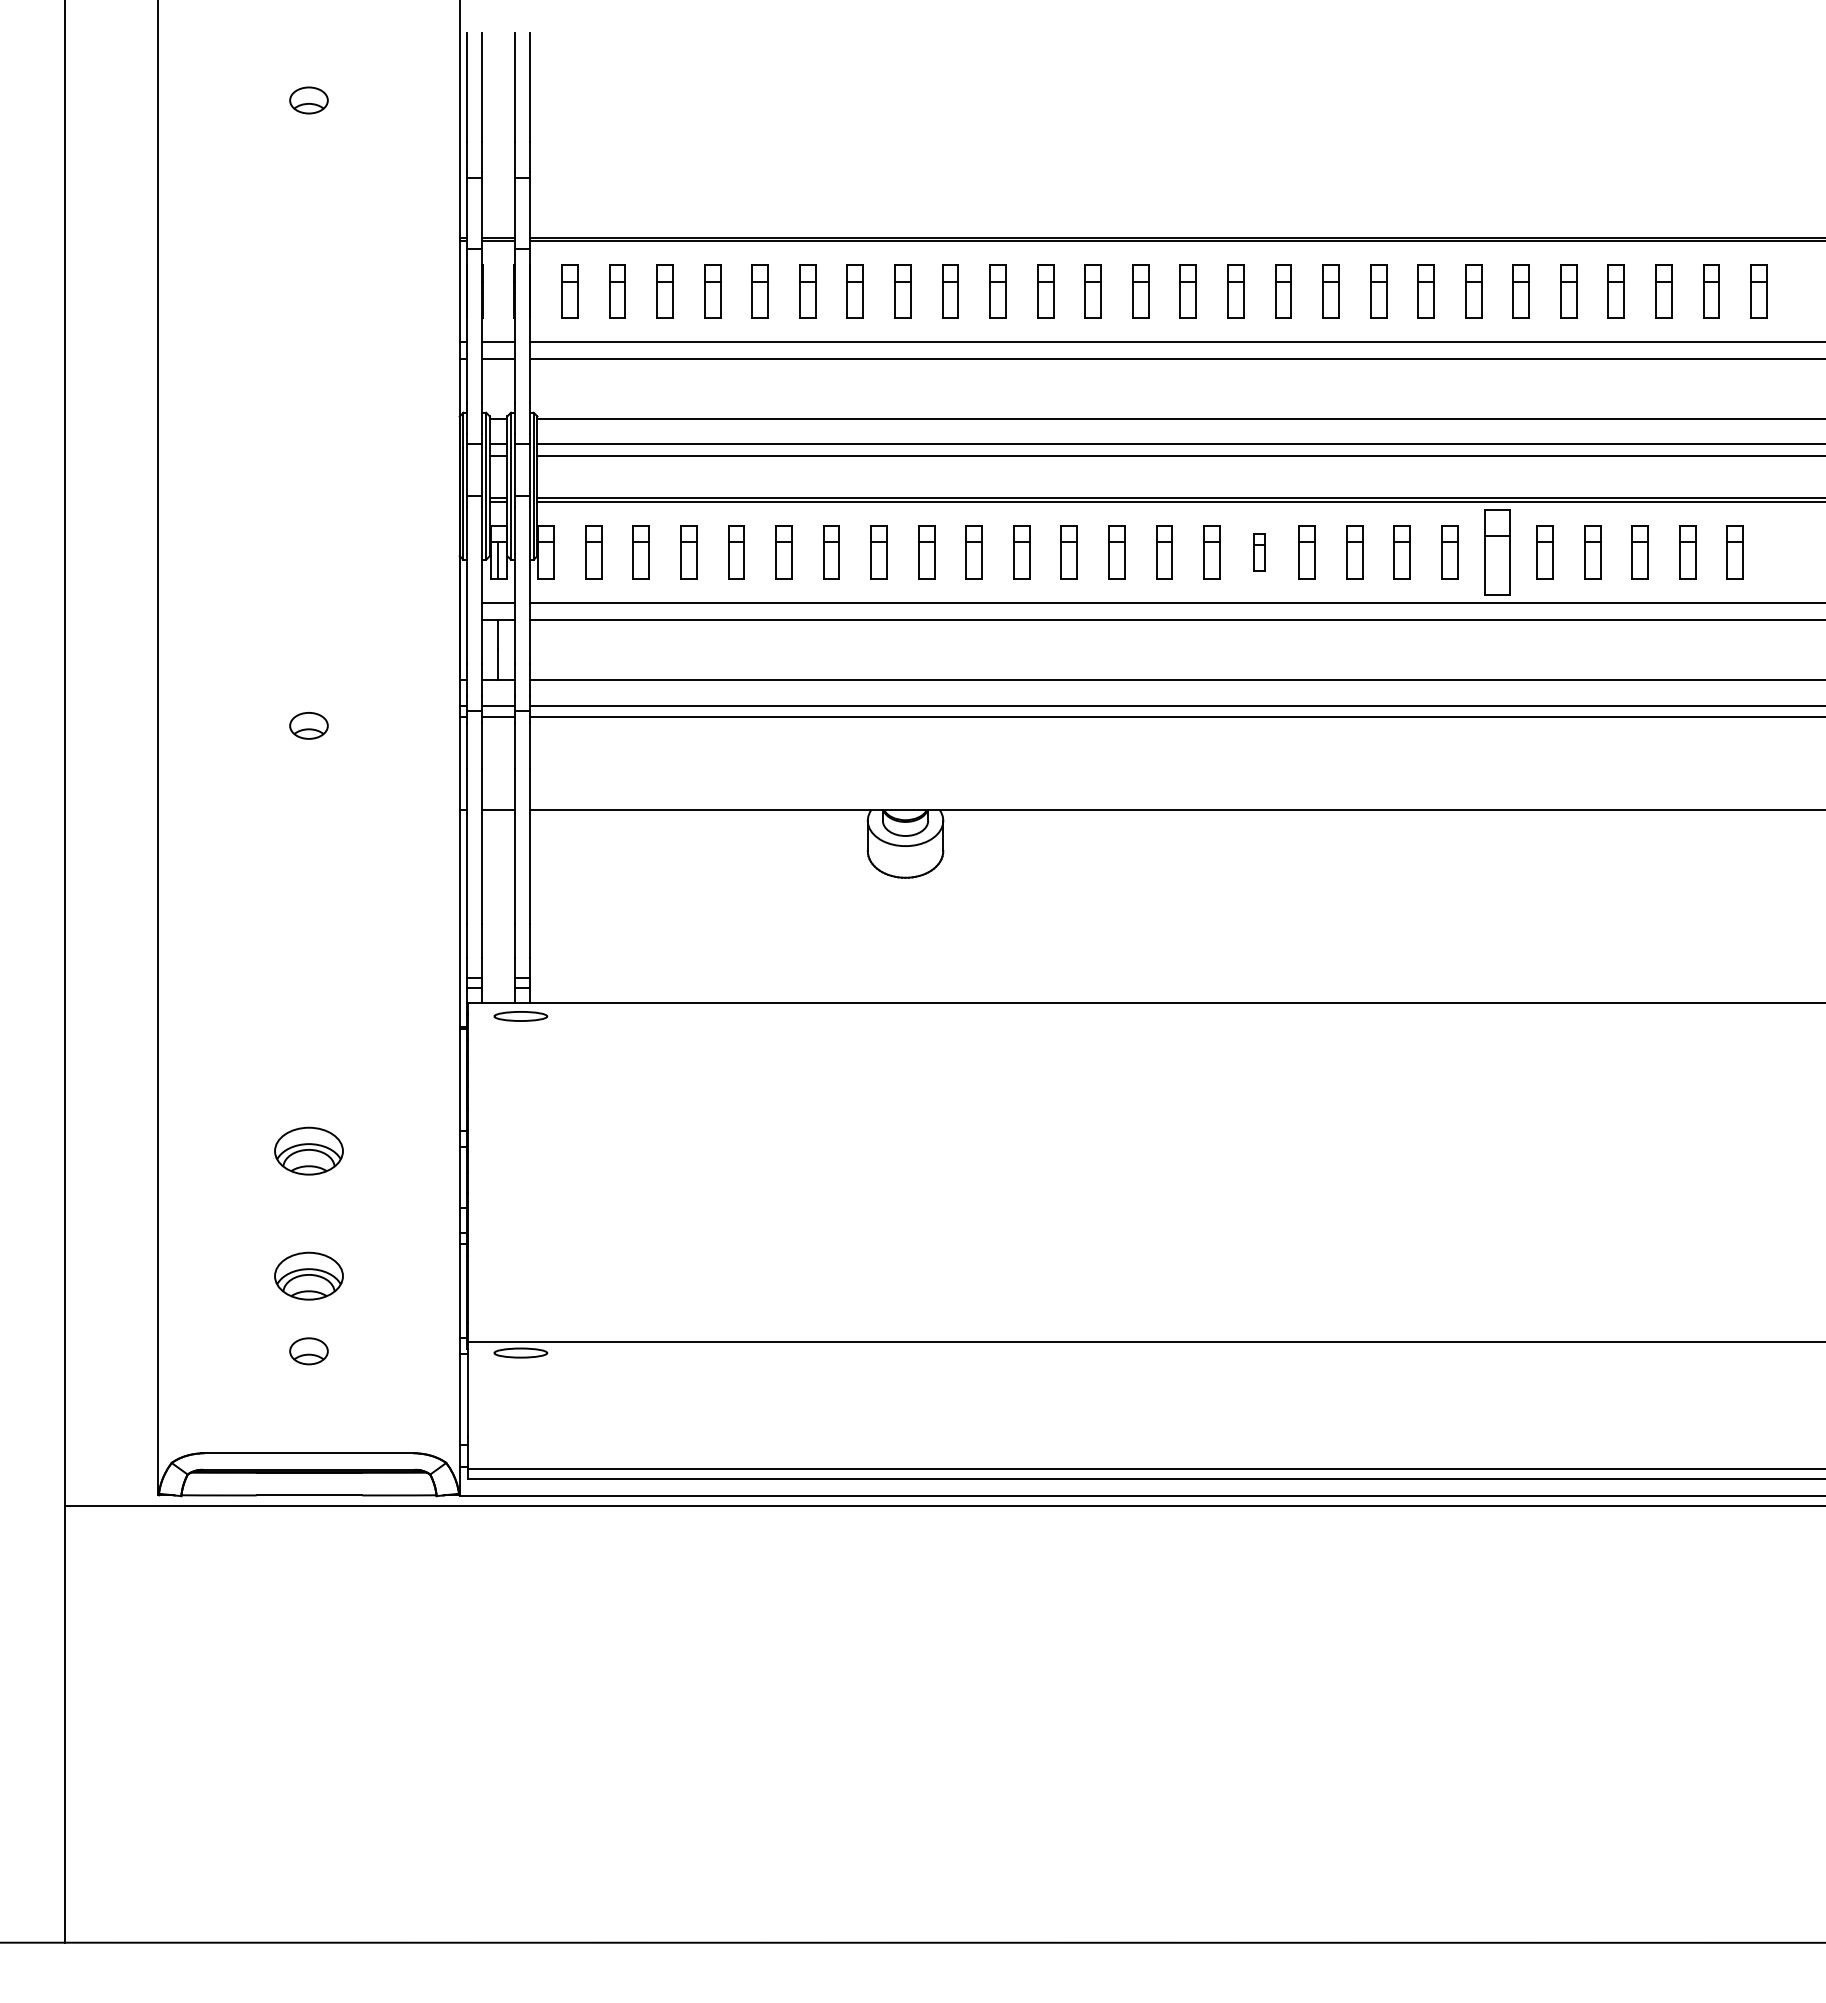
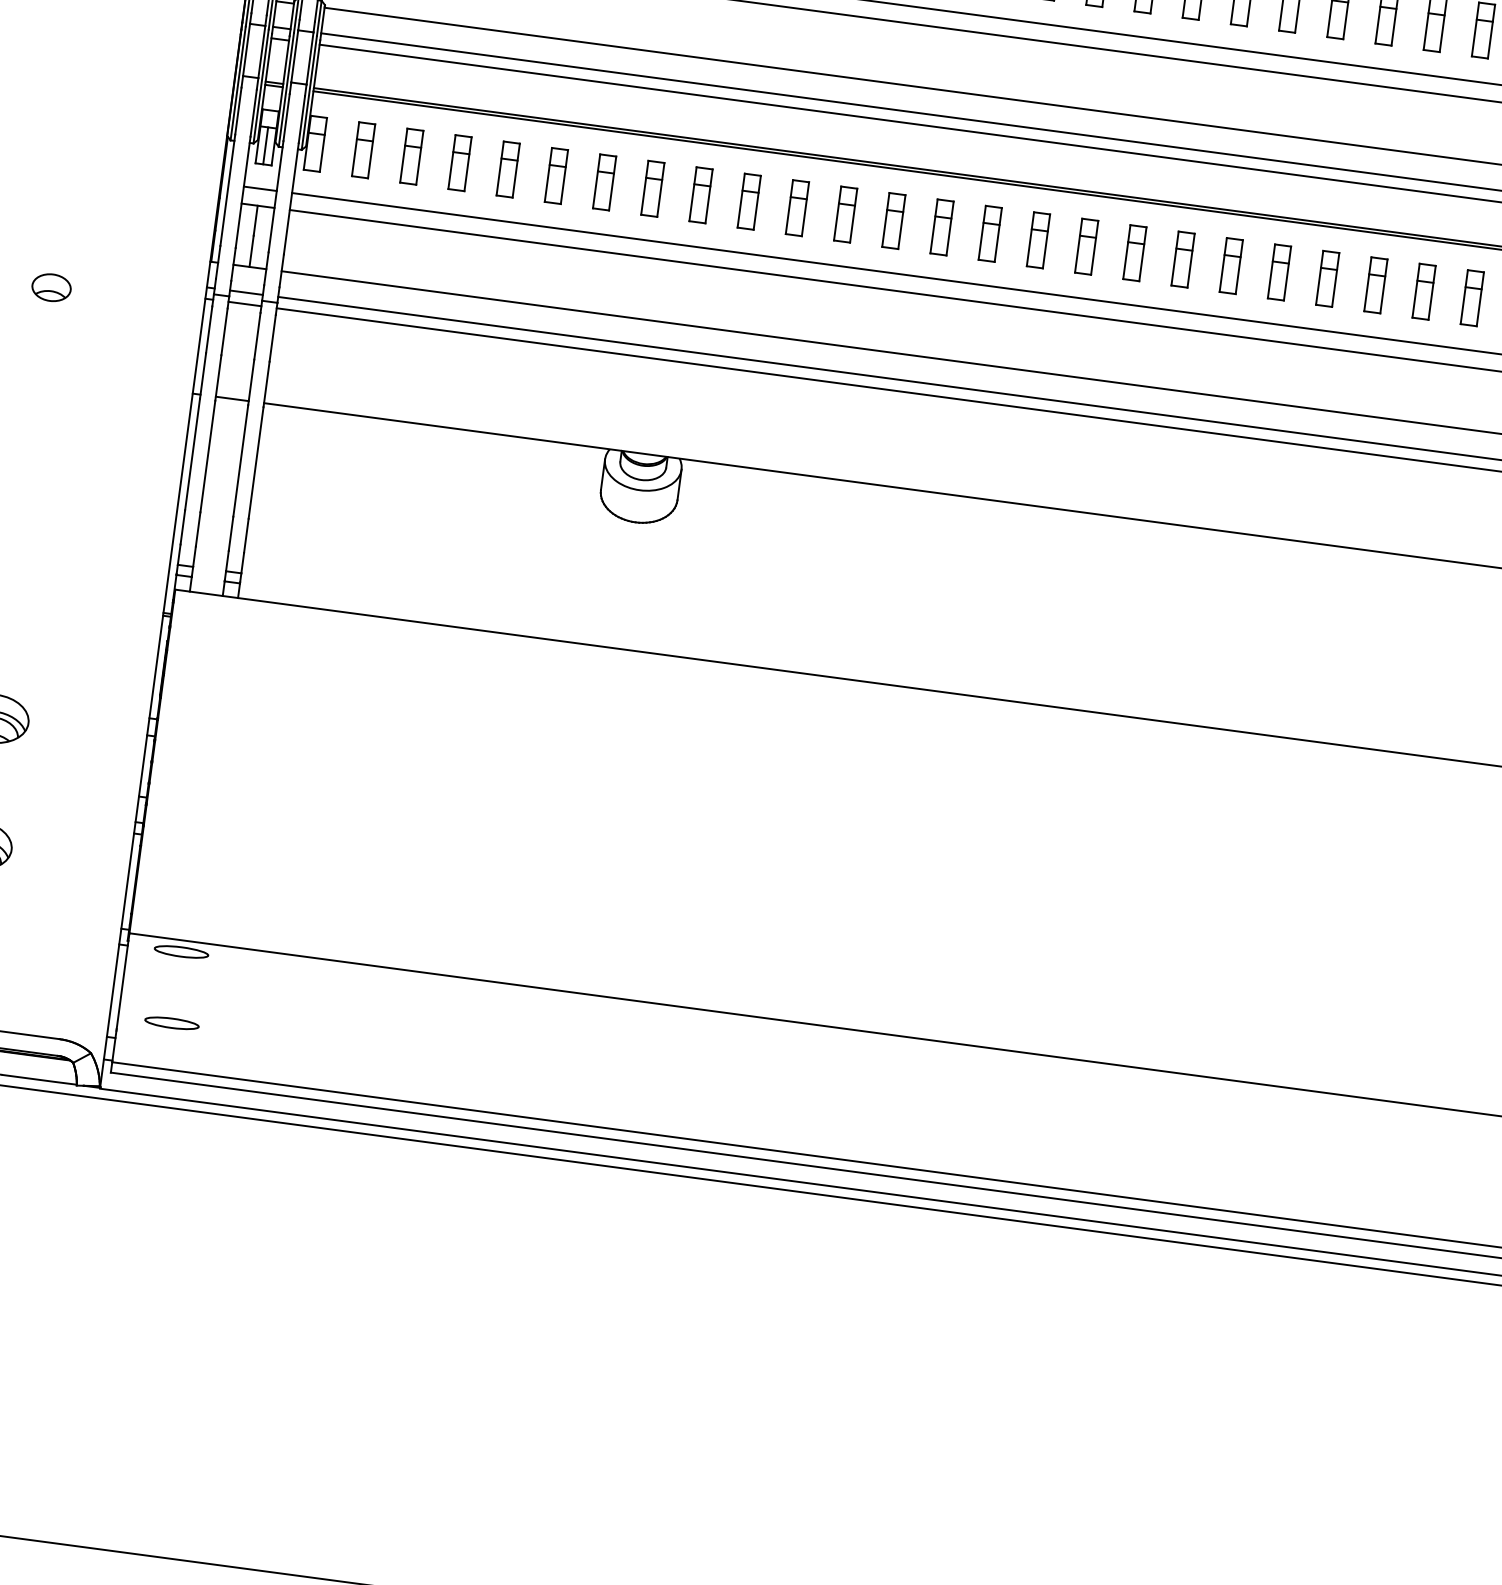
part: (1259, 552) -> (1038, 240), size x1.43
part: (1497, 552) -> (1279, 272), size x0.62
part: (520, 1016) -> (171, 1023), moved

